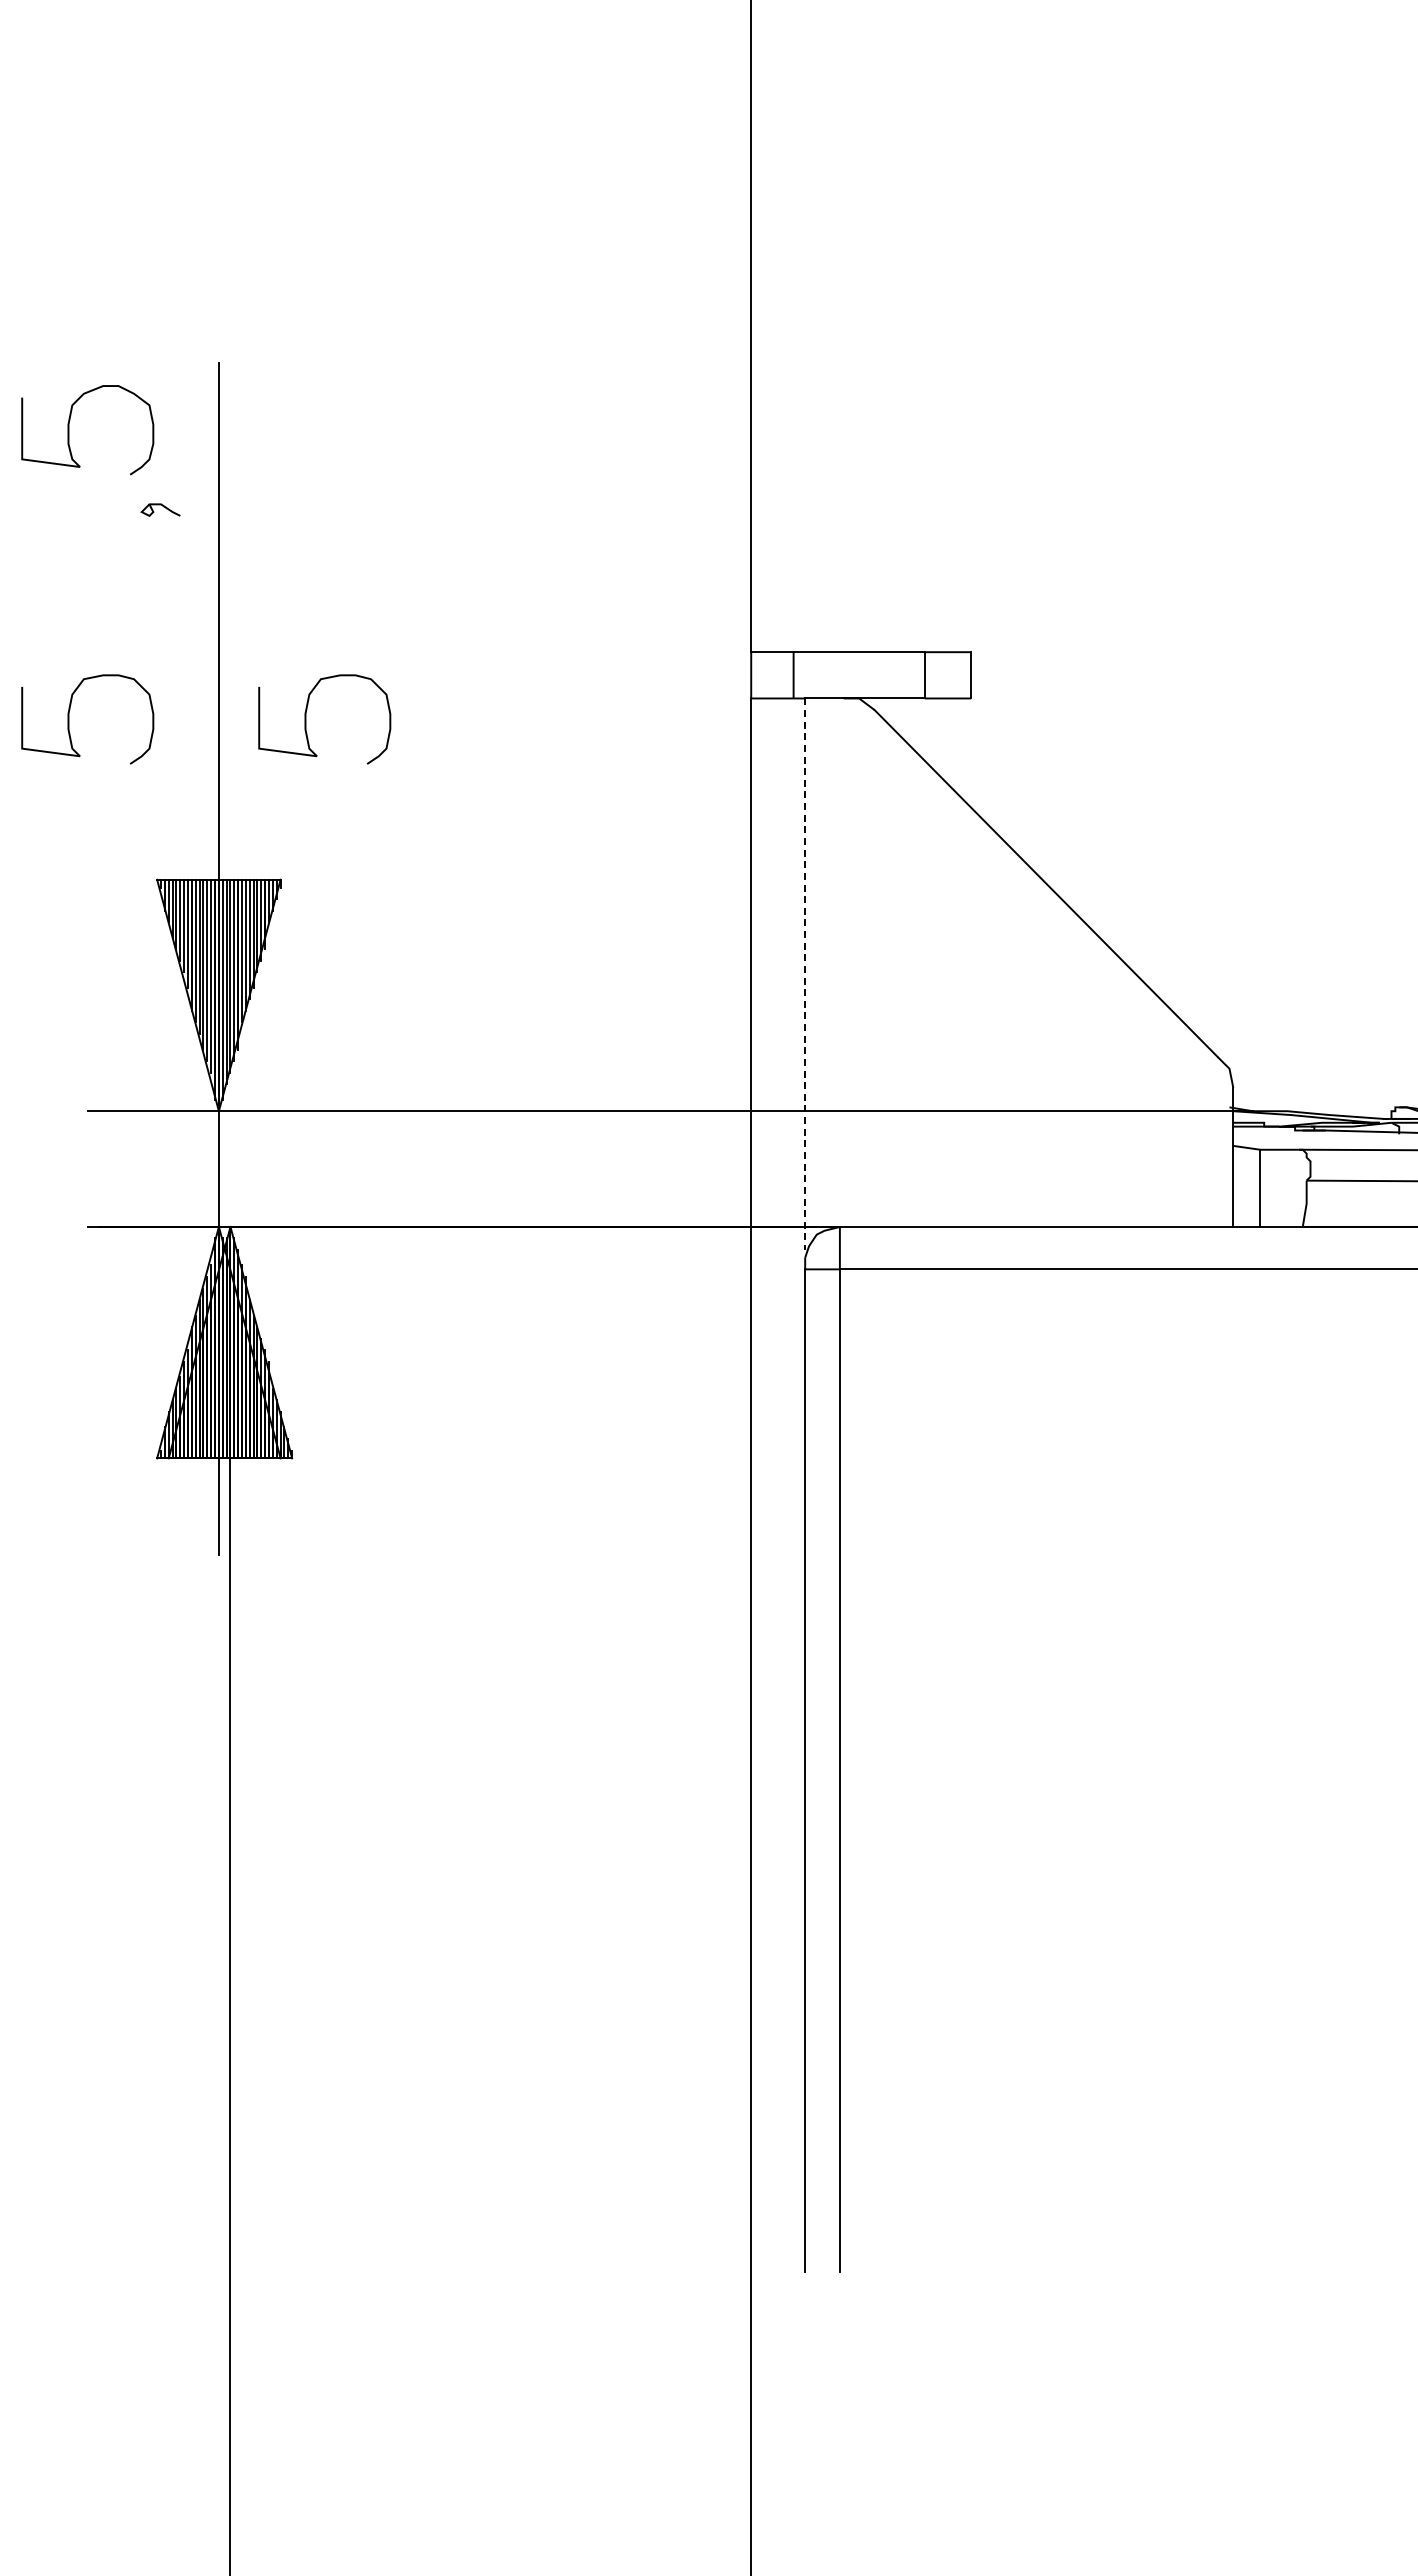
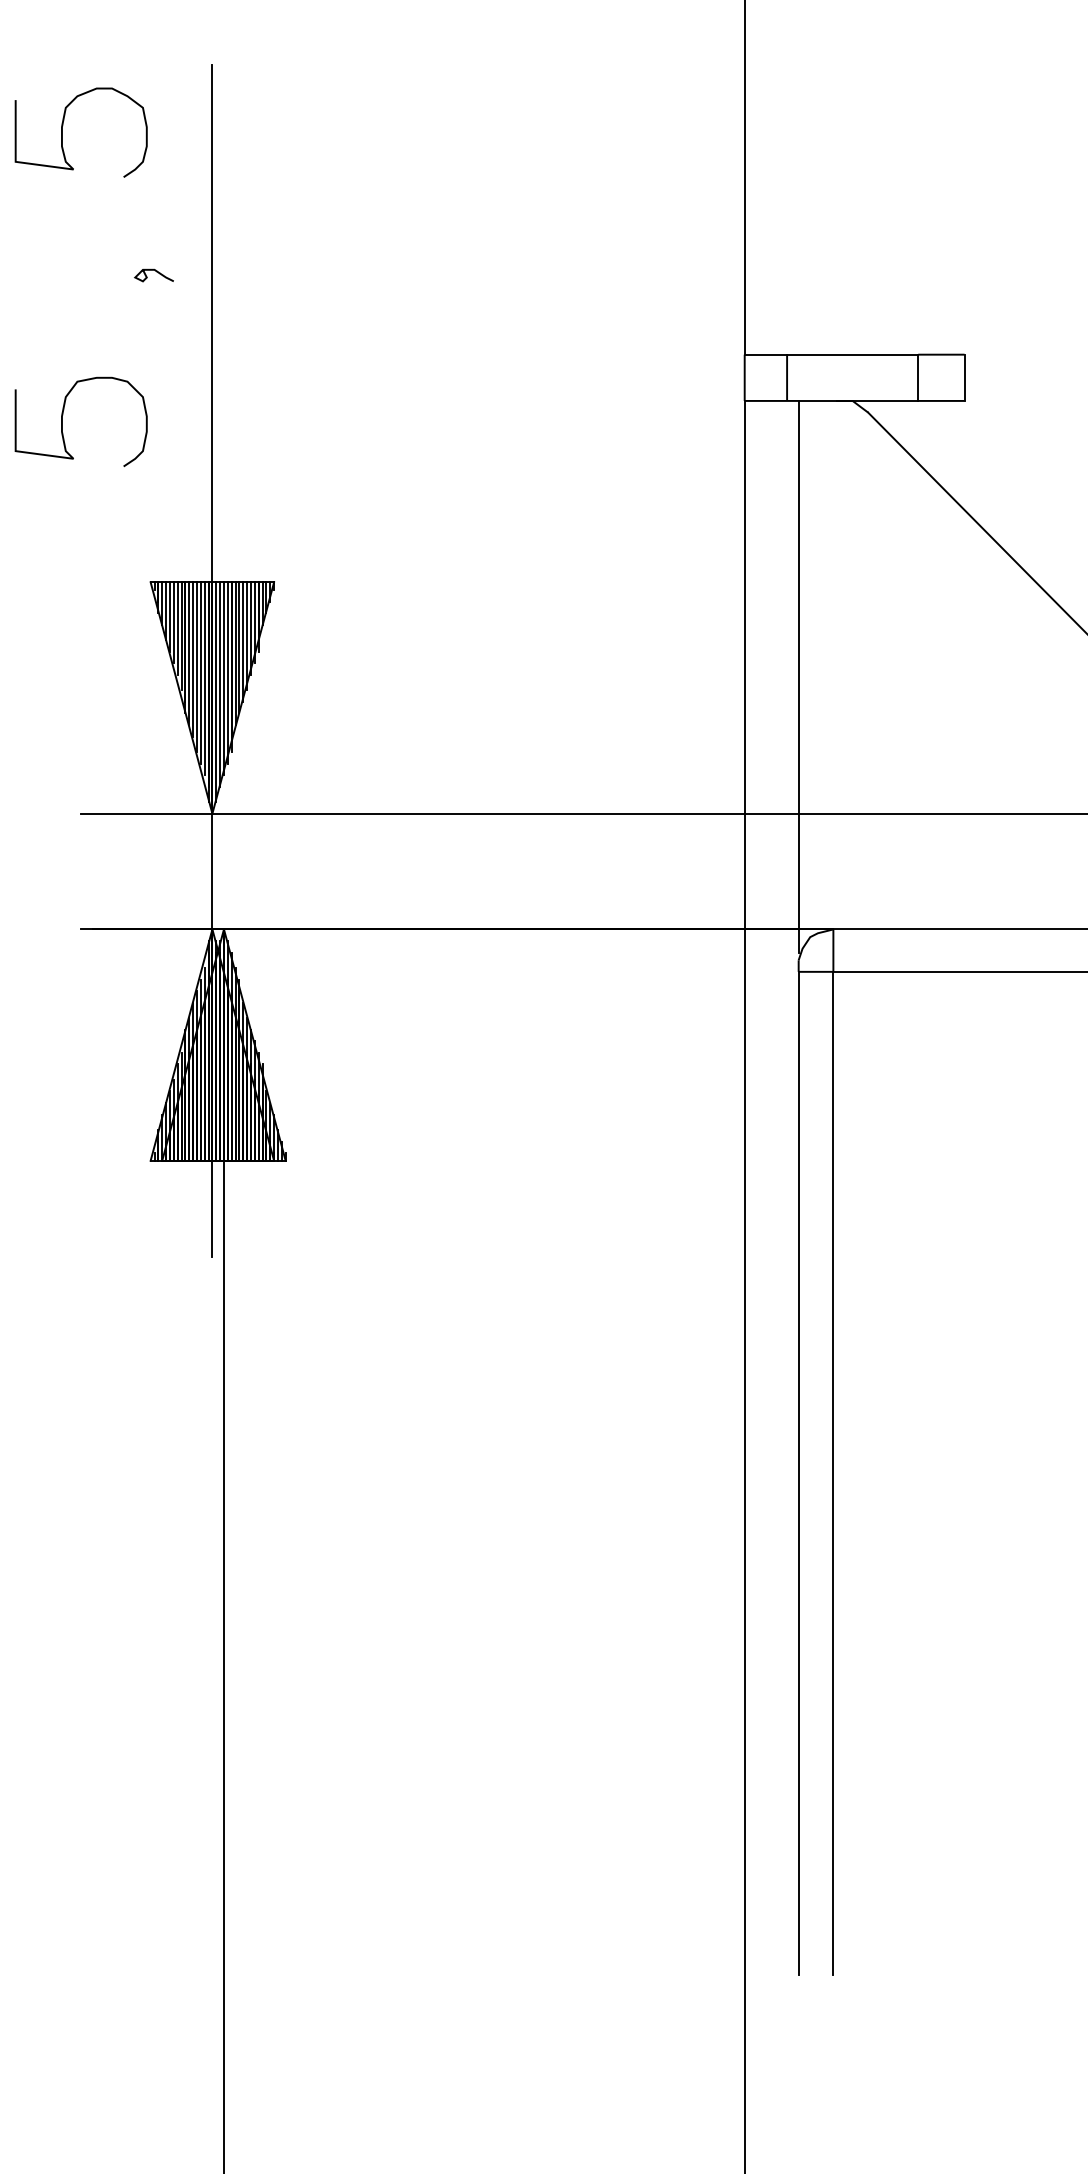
curve: (162, 506) -> (155, 271), moved
curve: (306, 719) -> (299, 421), removed
line: (805, 974) -> (798, 676), dashed -> solid

